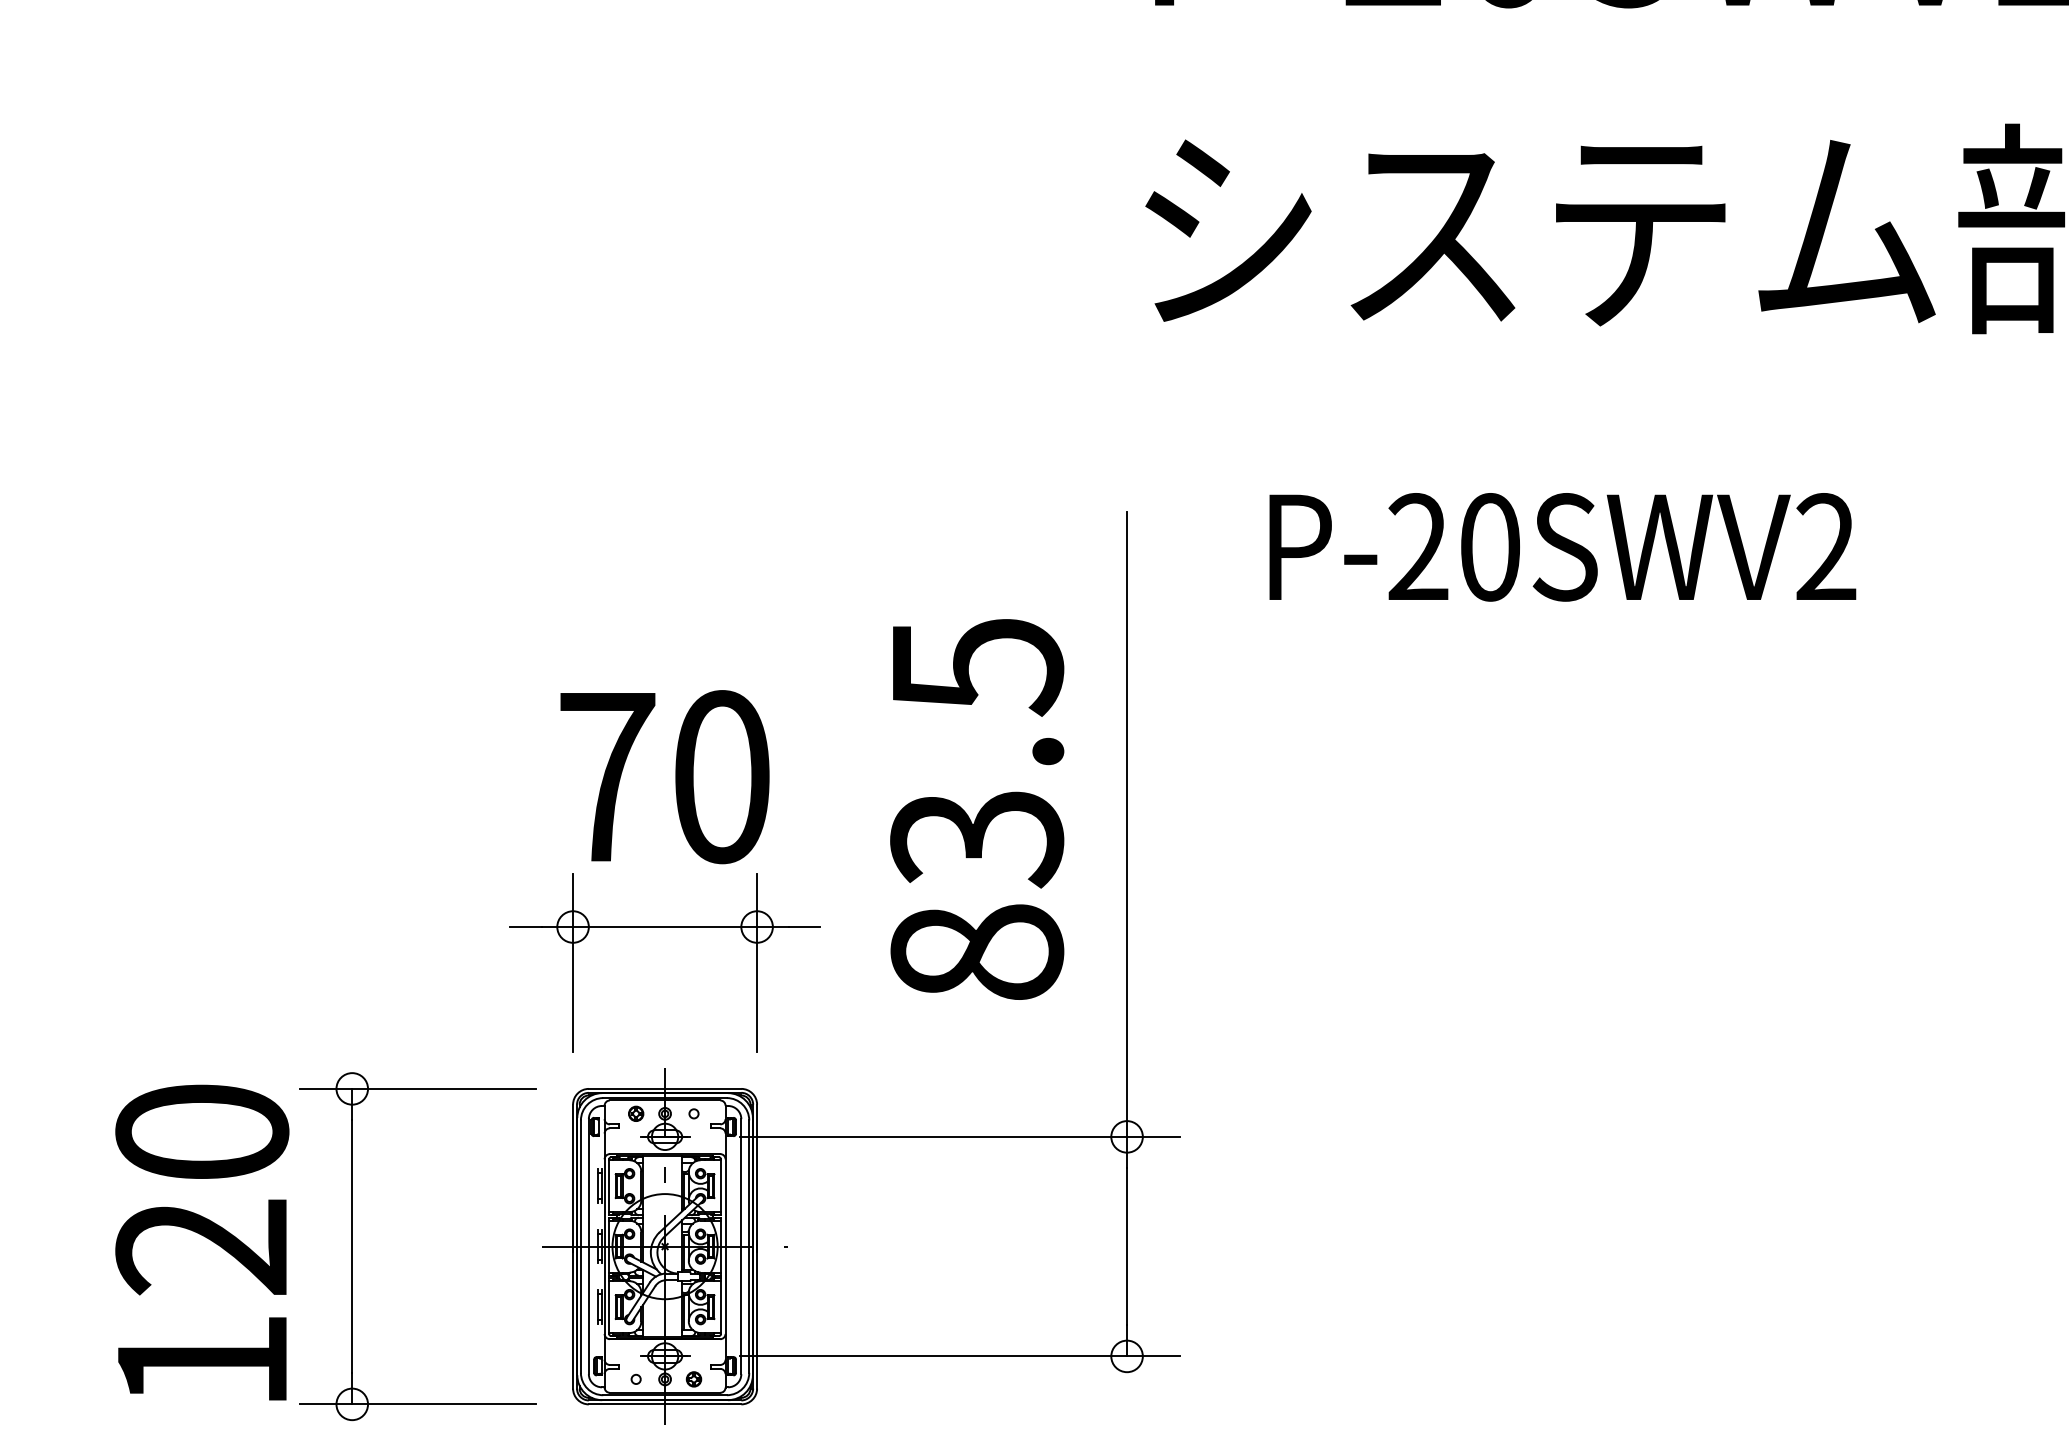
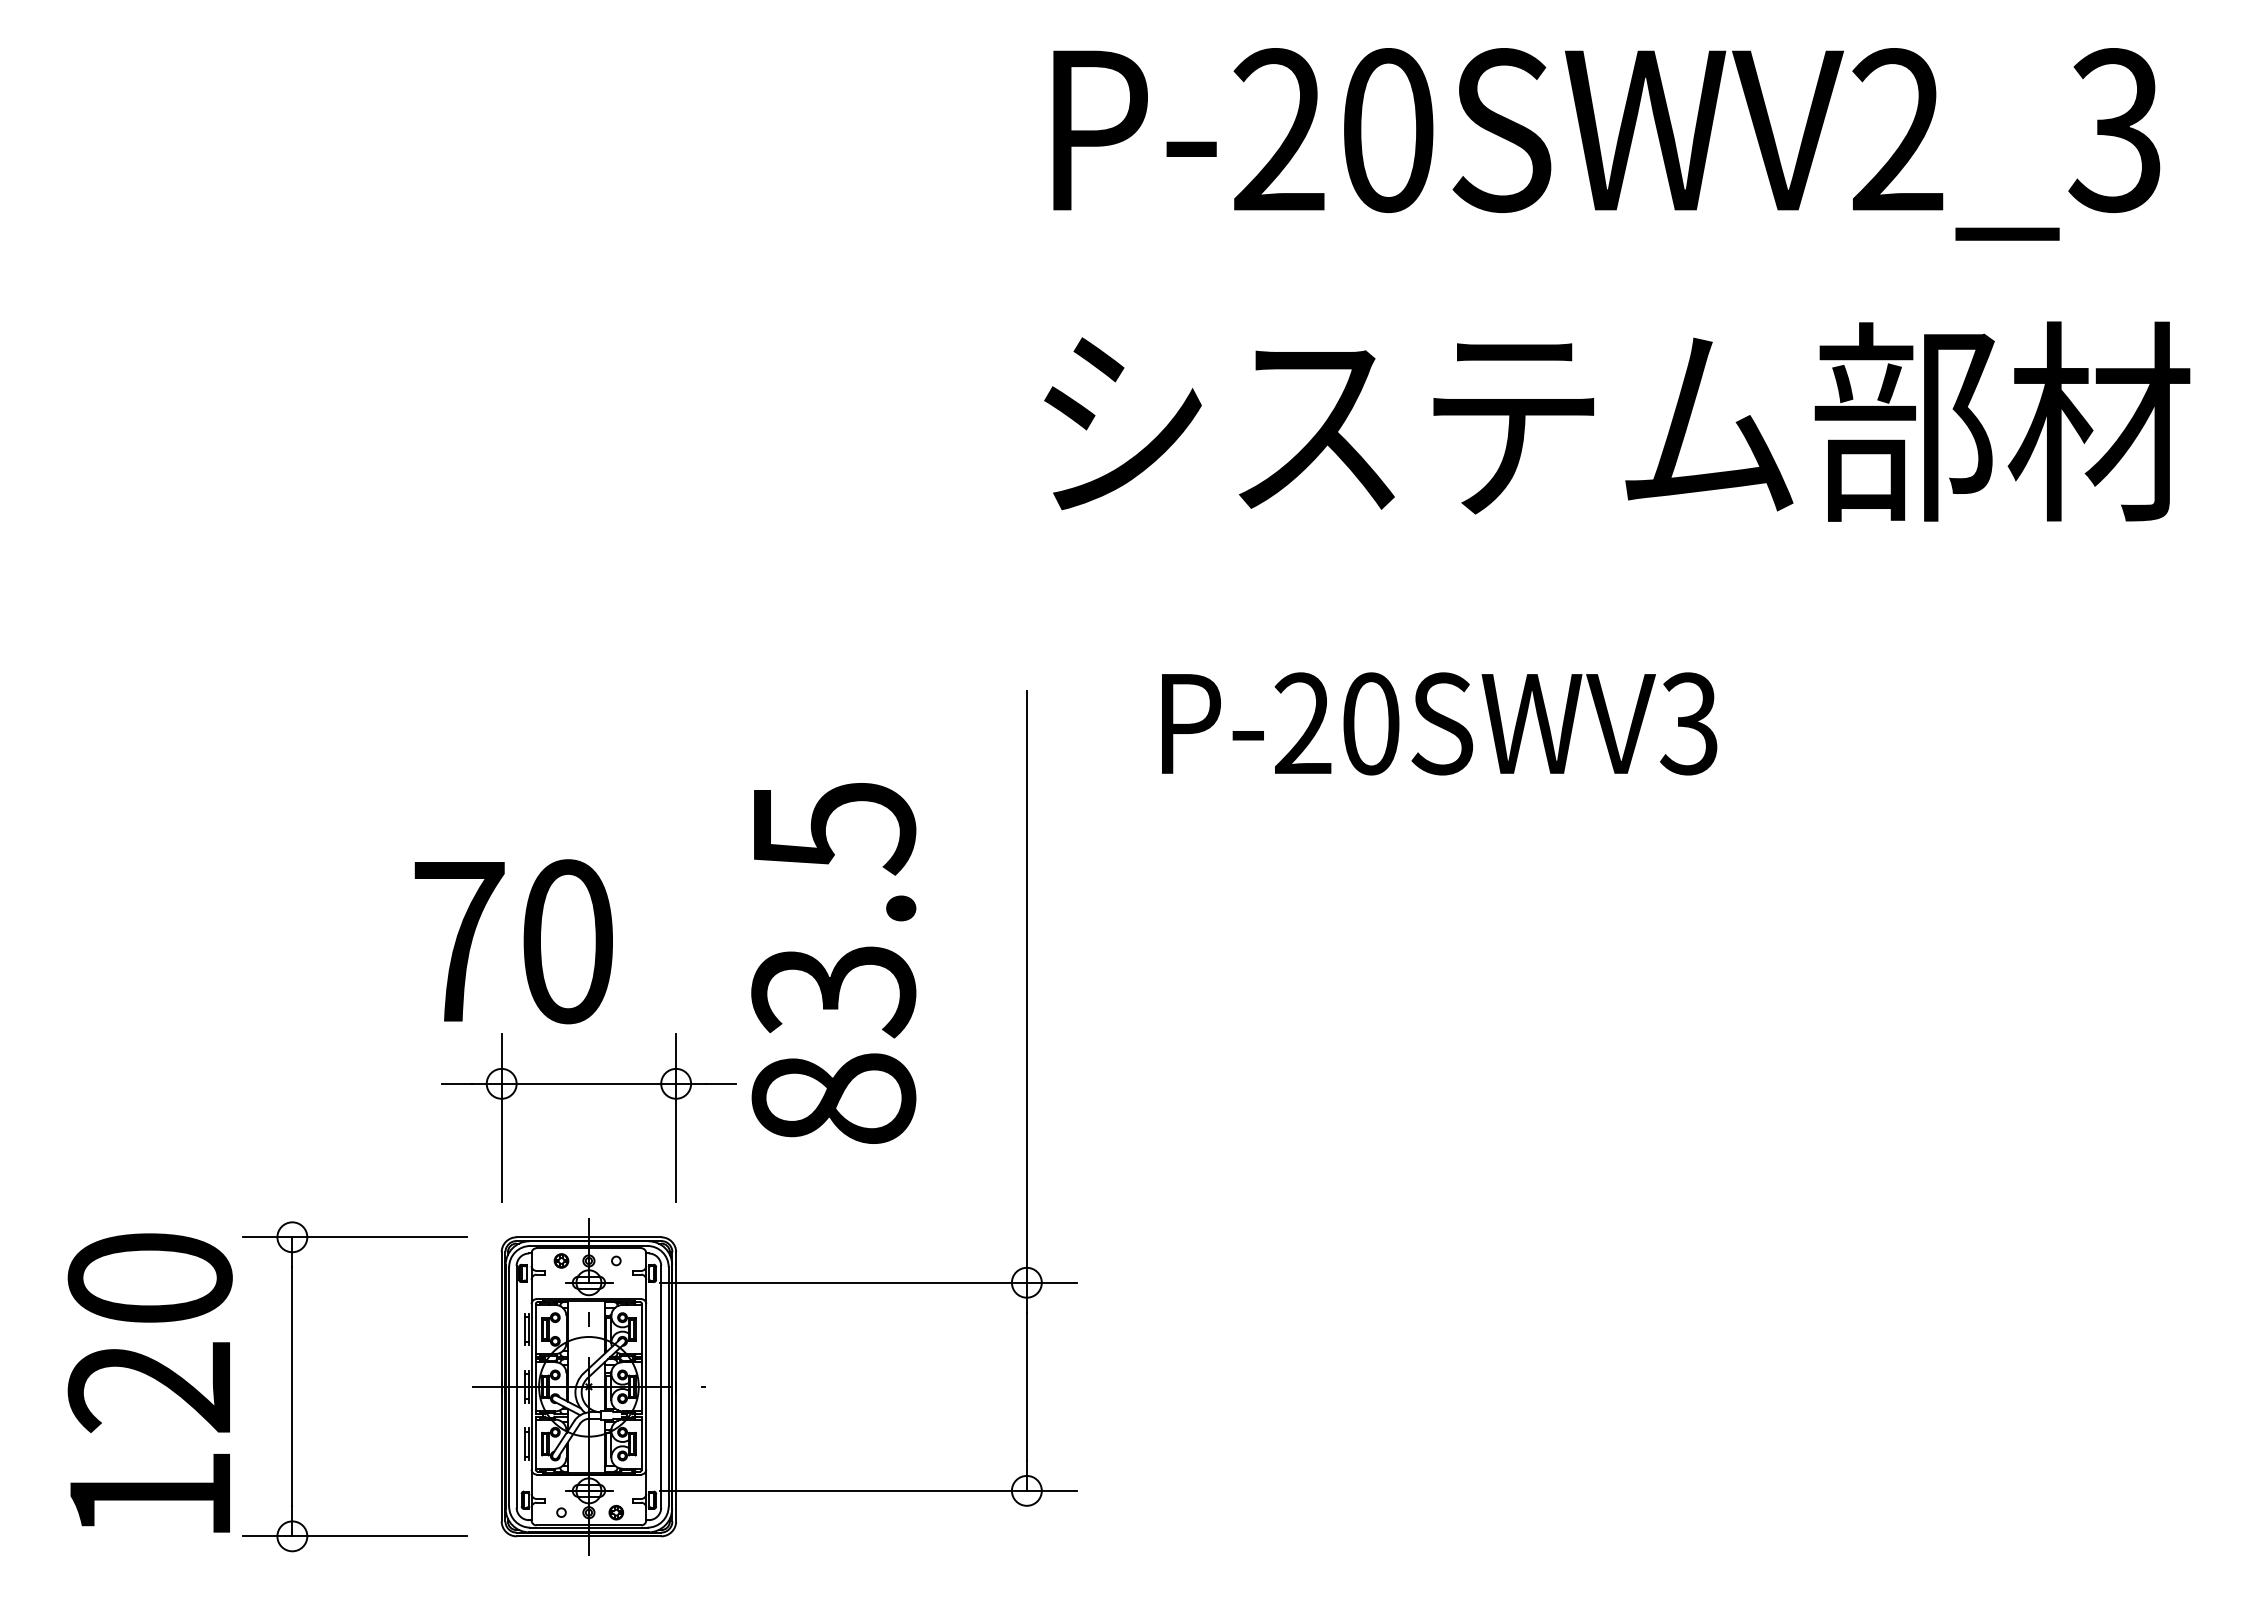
text: (1825, 546) -> (1688, 723), P-20SWV2 -> P-20SWV3
text: (664, 776) -> (513, 941), moved
text: (976, 809) -> (833, 963), moved

